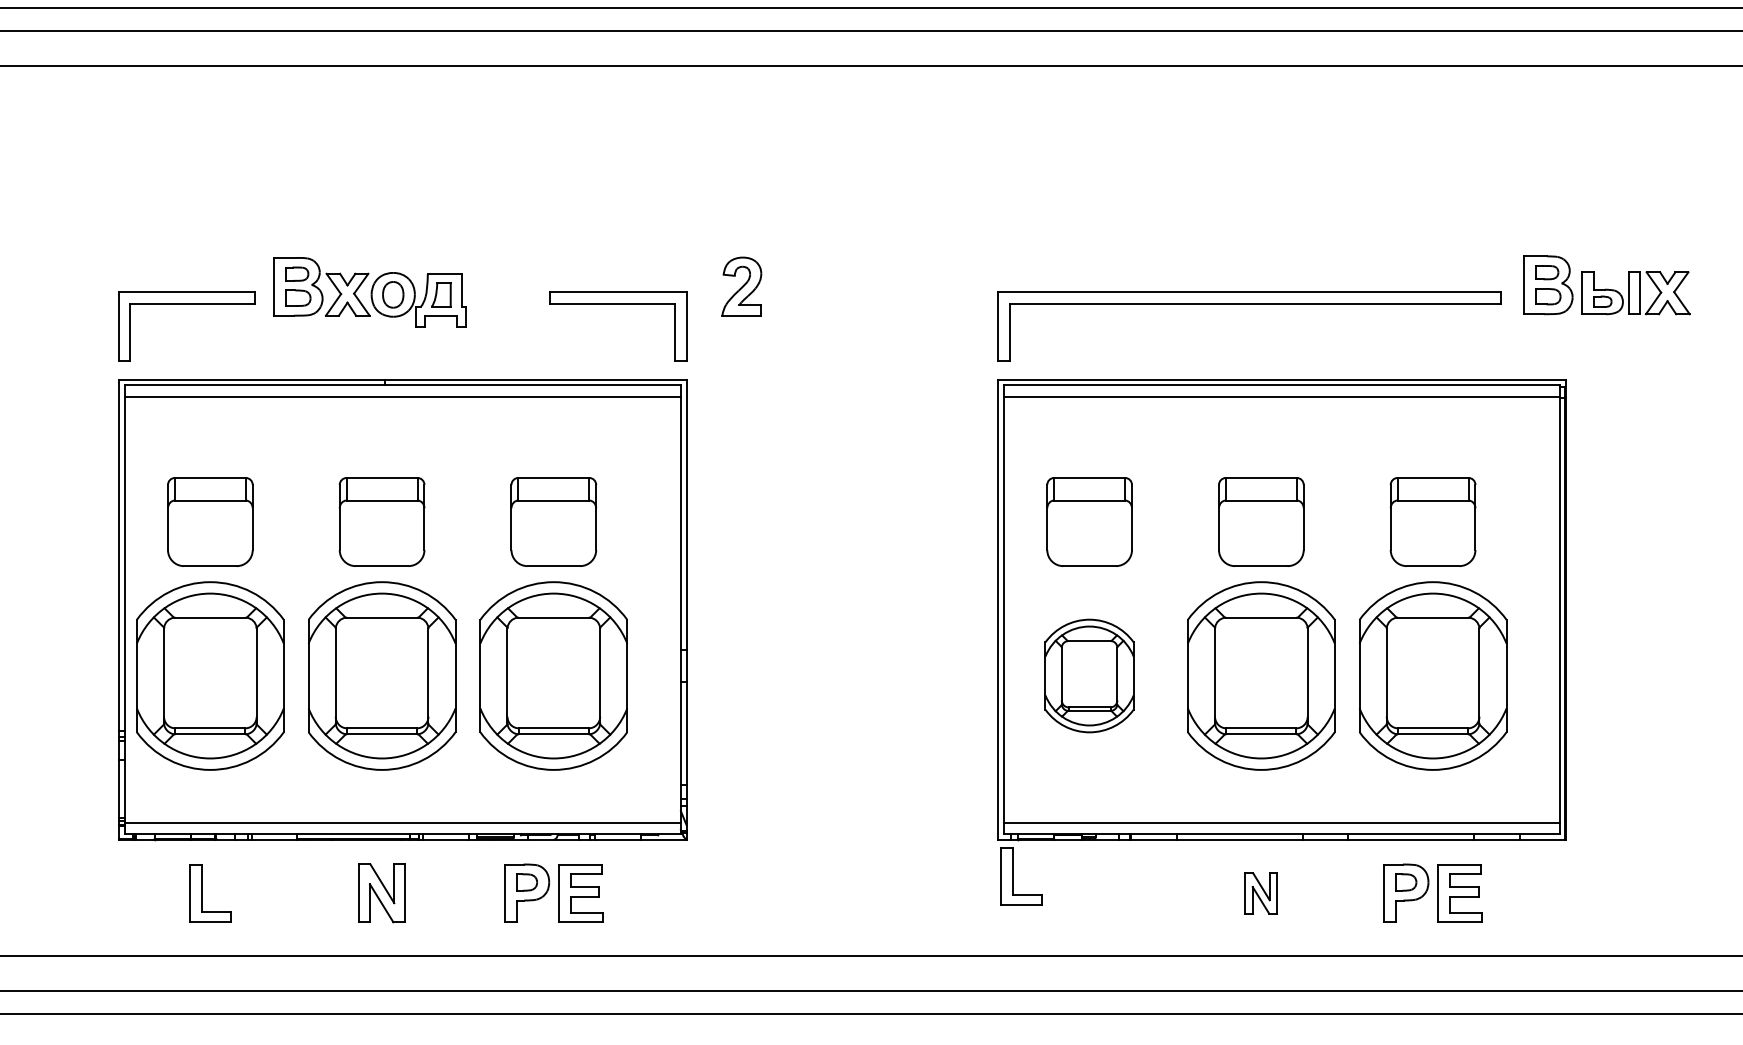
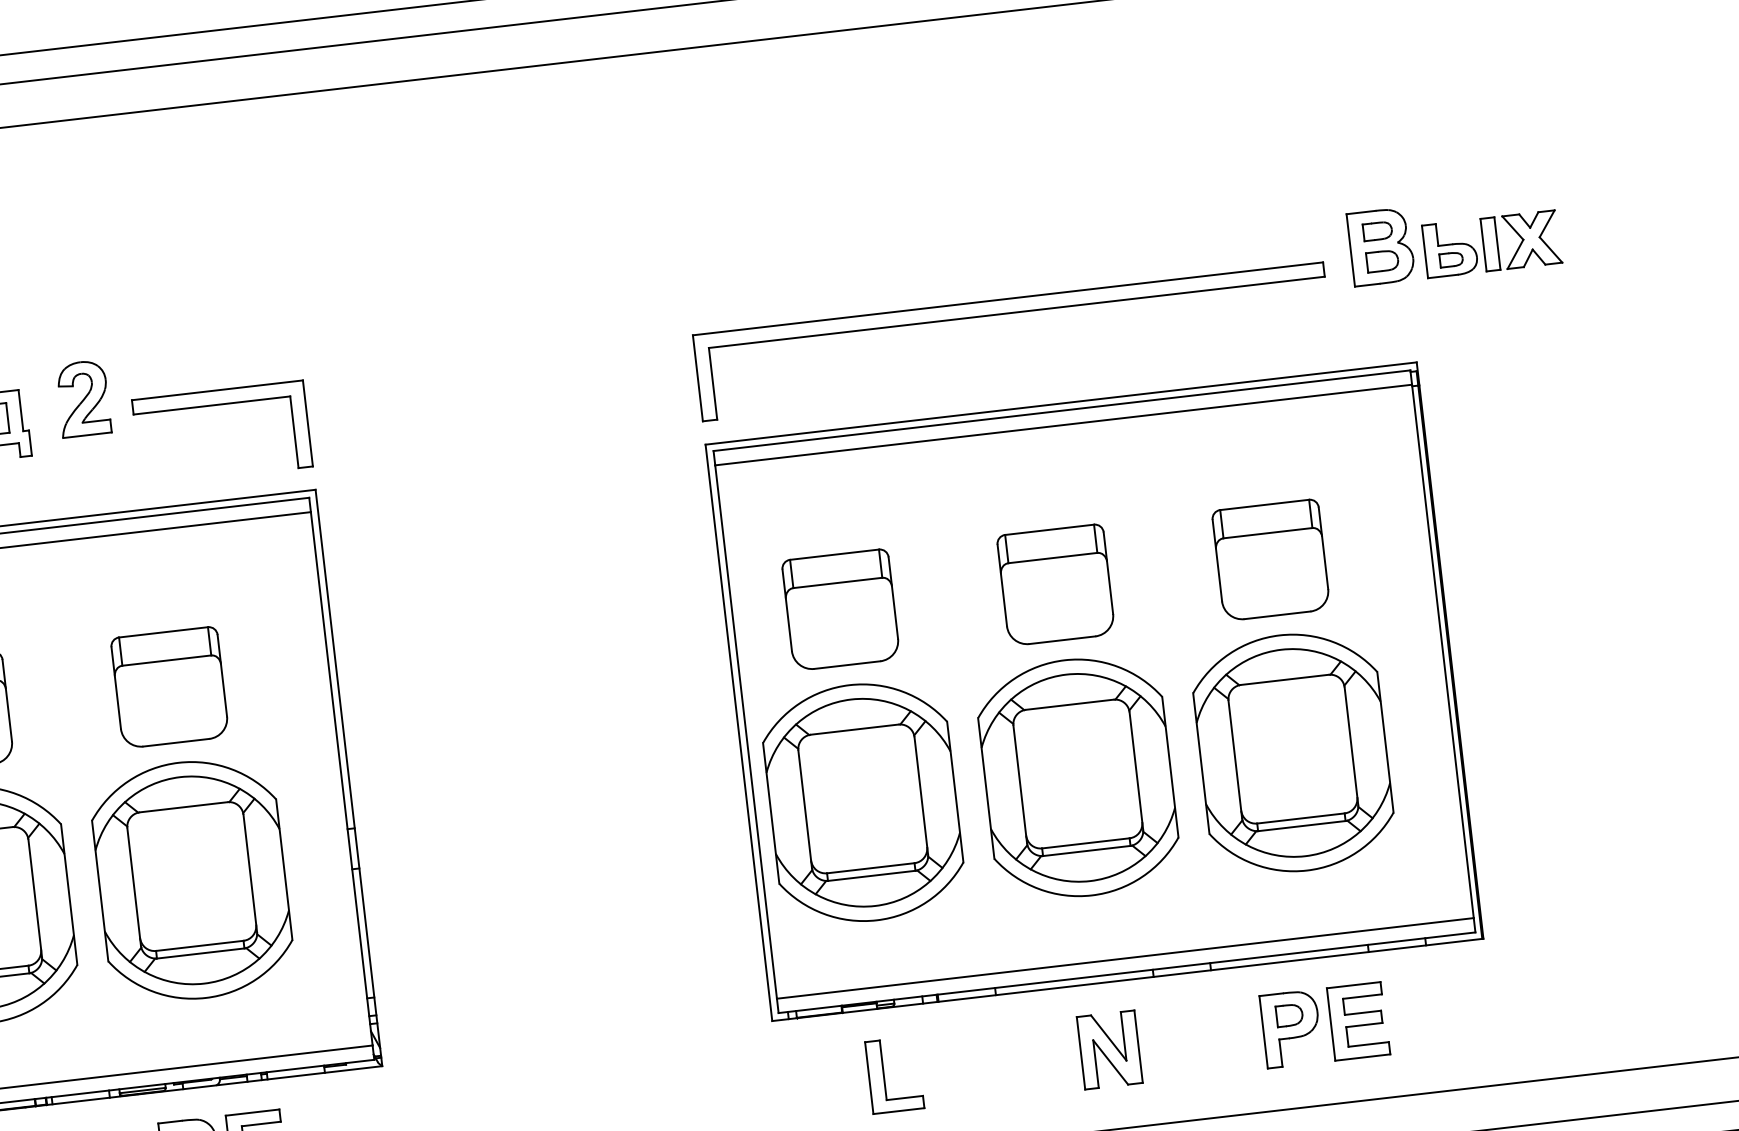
part: (741, 286) -> (82, 398), moved
part: (1089, 675) -> (863, 802), size x1.67
part: (1013, 876) -> (884, 1076), moved
part: (1260, 893) -> (1108, 1050), size x1.43

